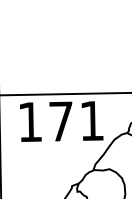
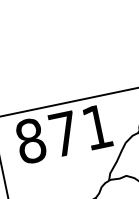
text: (30, 121) -> (30, 140), 171 -> 871

